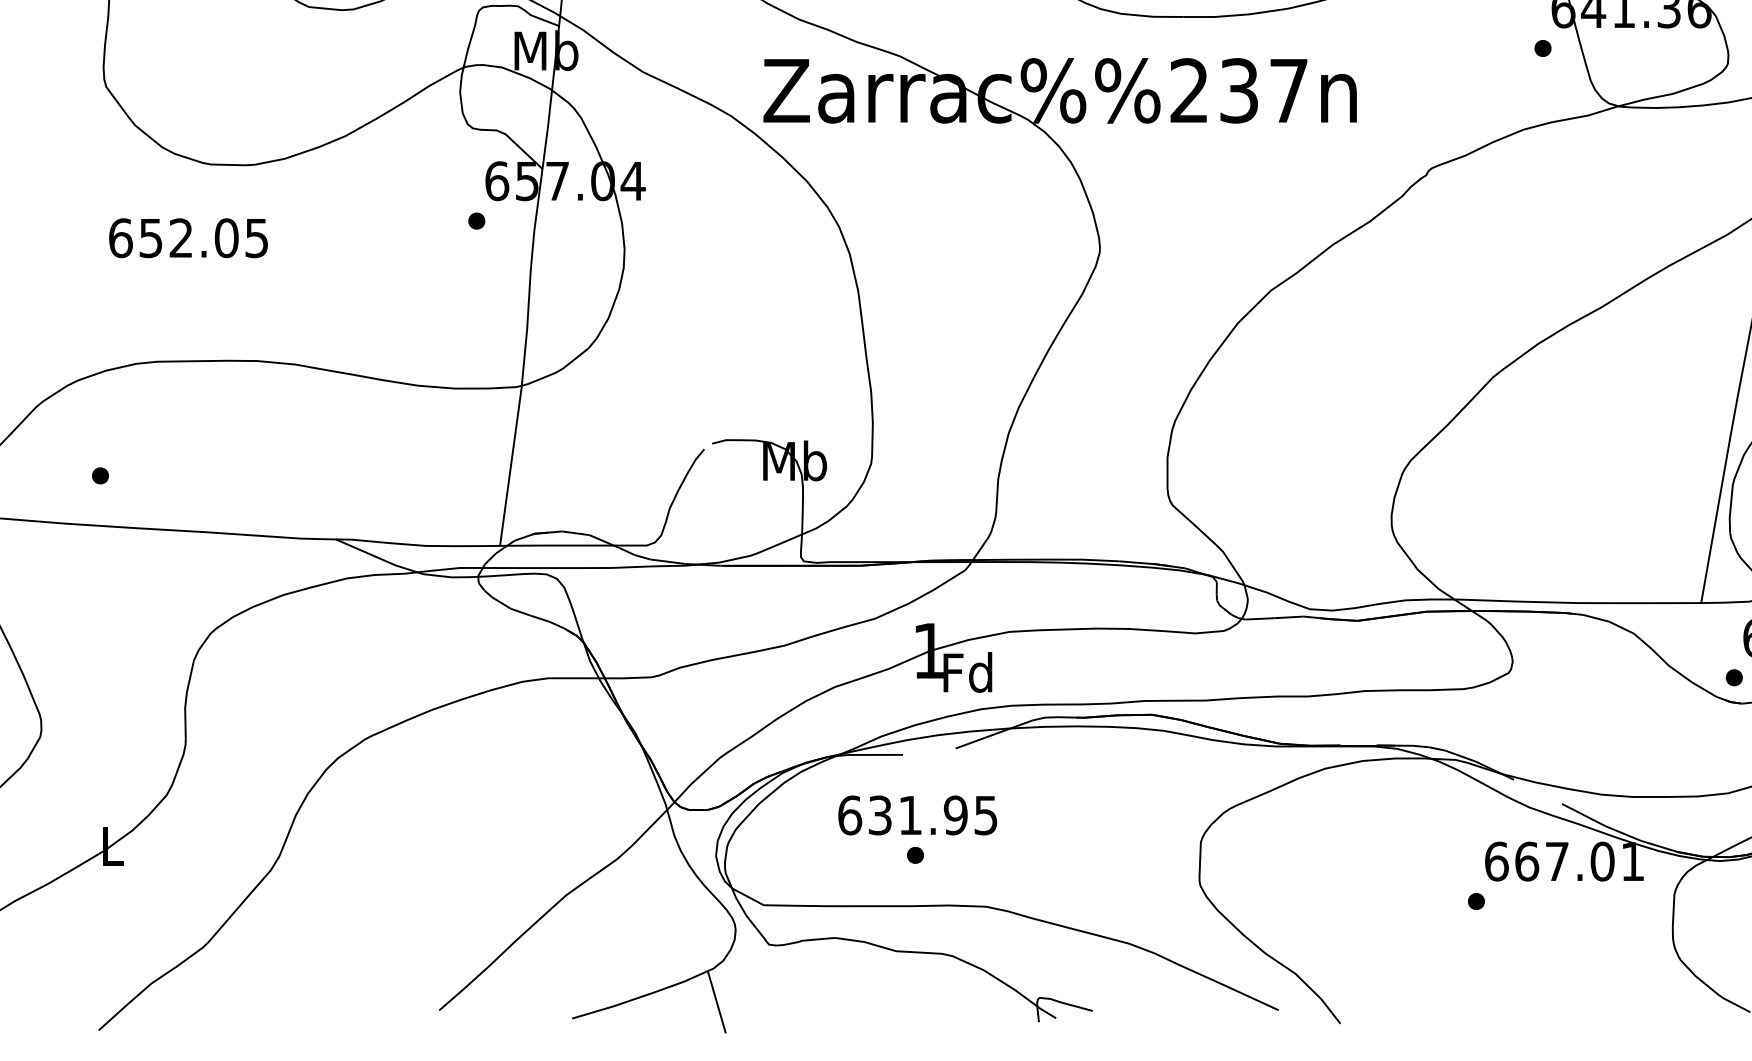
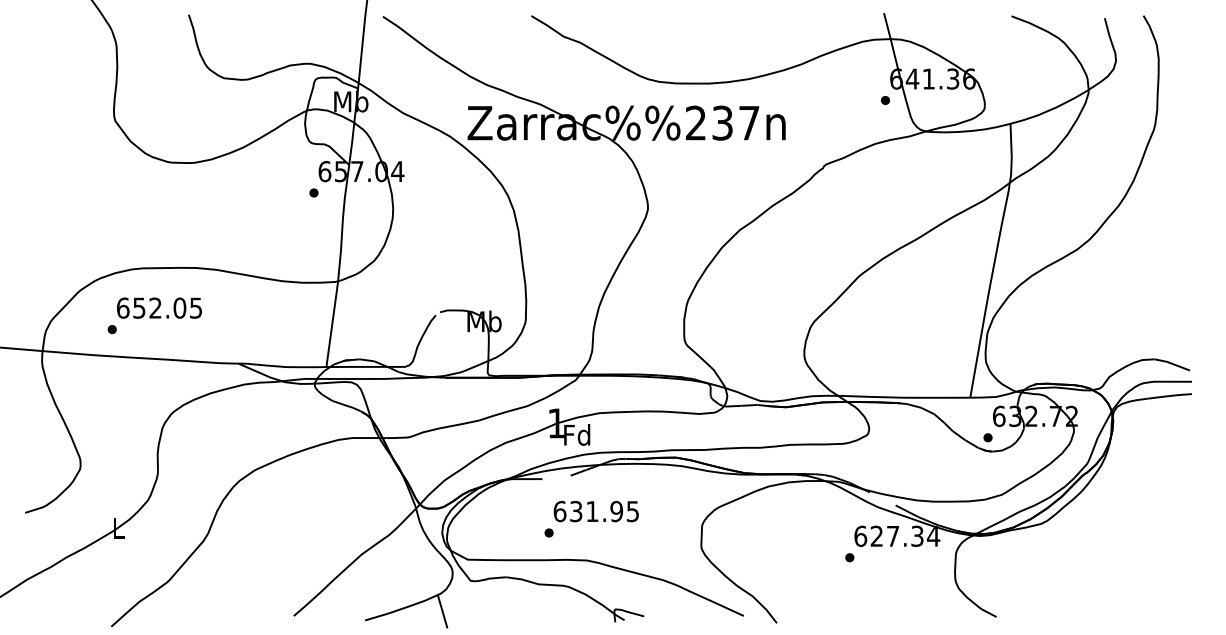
text: (188, 236) -> (159, 307), moved
text: (916, 815) -> (595, 511), moved
text: (1580, 860) -> (905, 535), 667.01 -> 627.34

